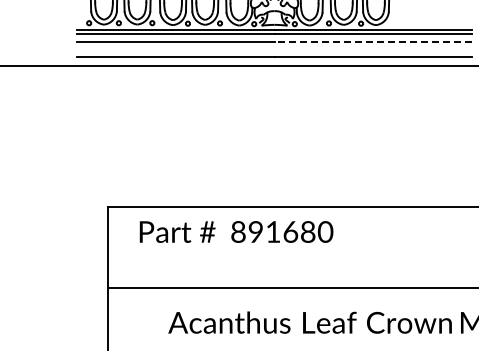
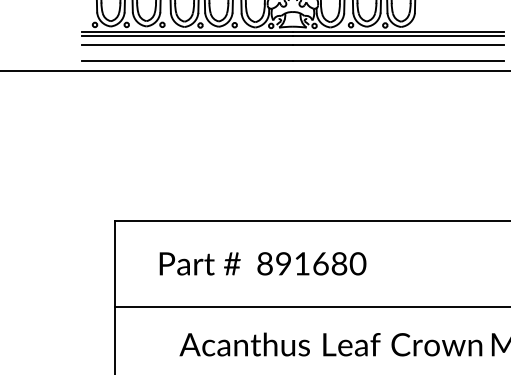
line: (373, 42) -> (398, 45), dashed -> solid
text: (236, 231) -> (262, 263), moved

